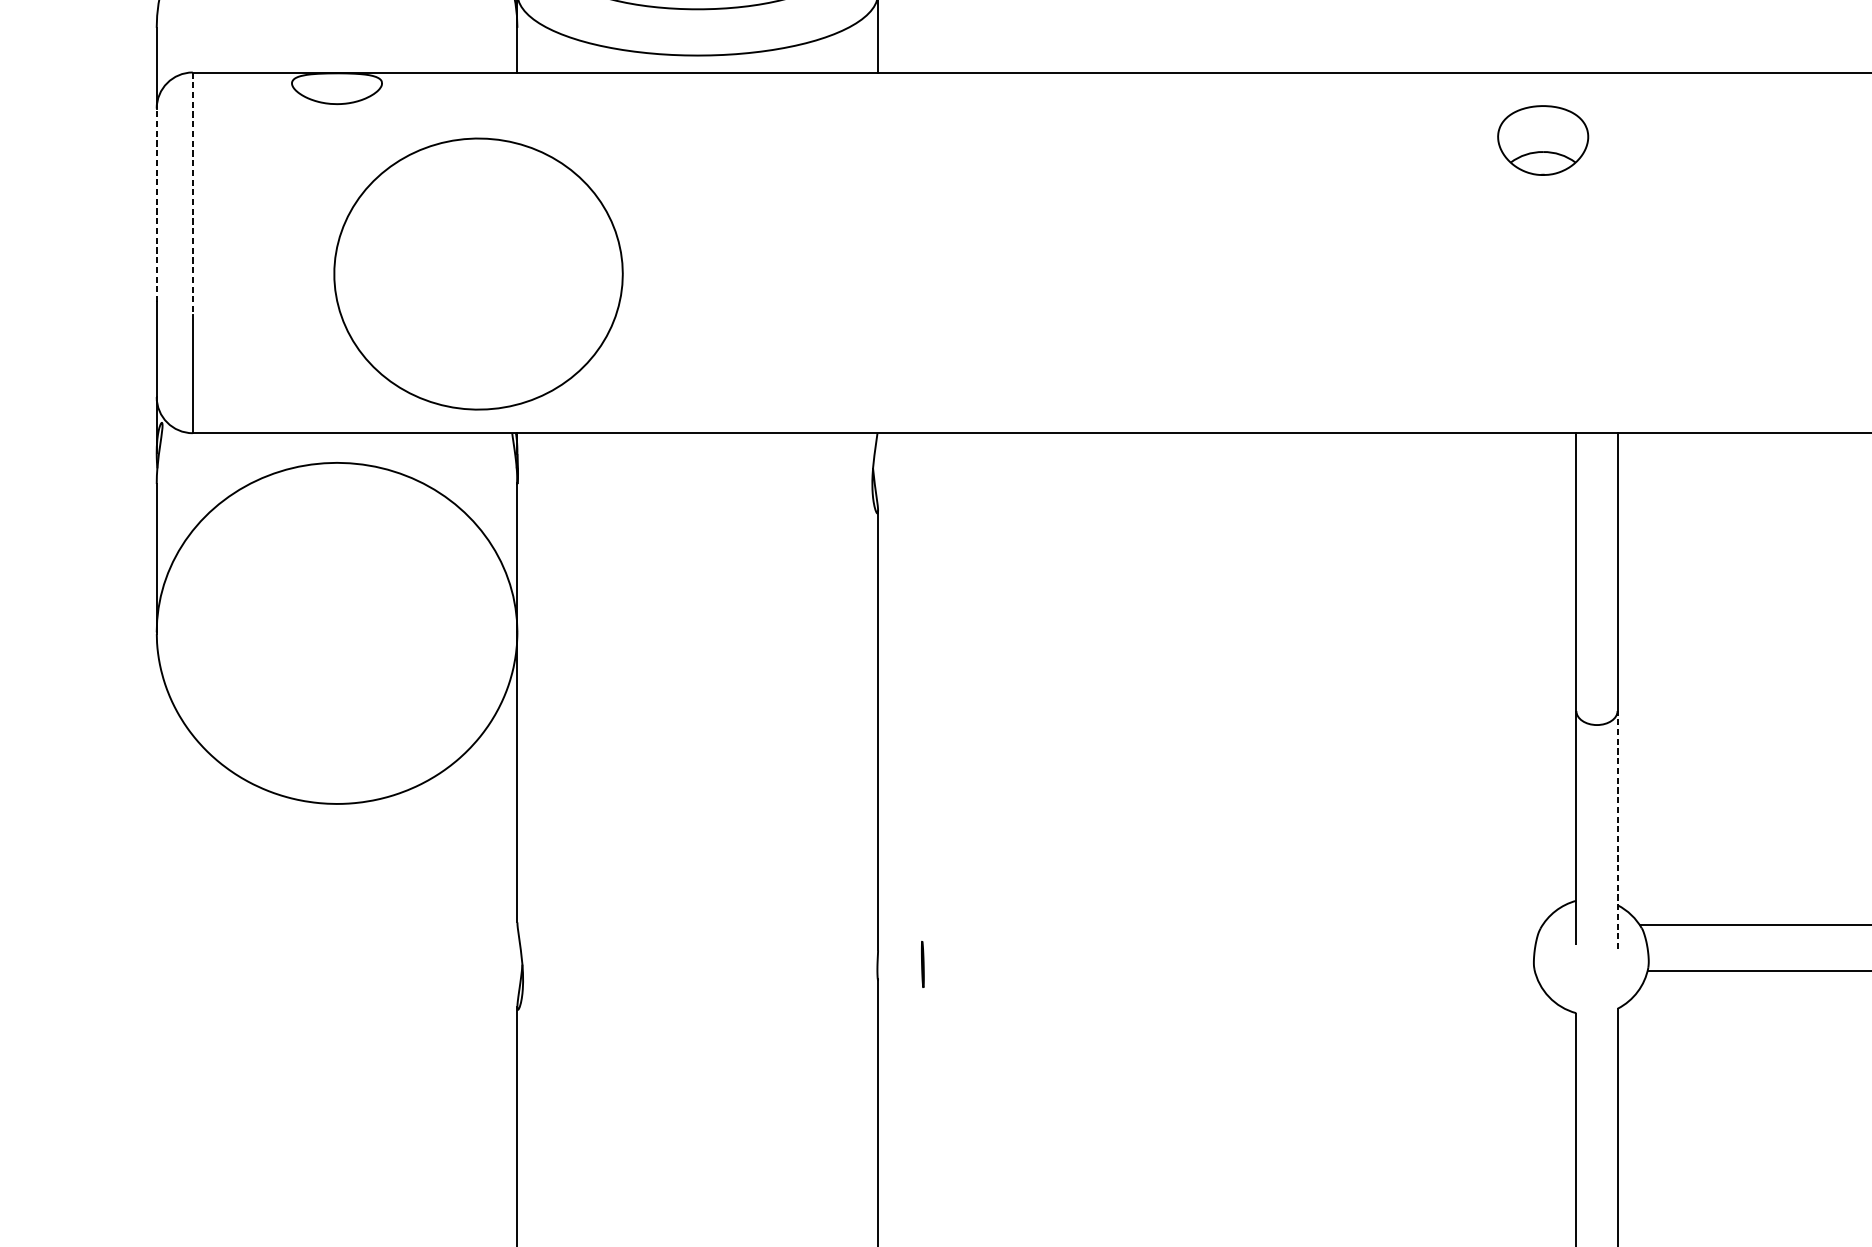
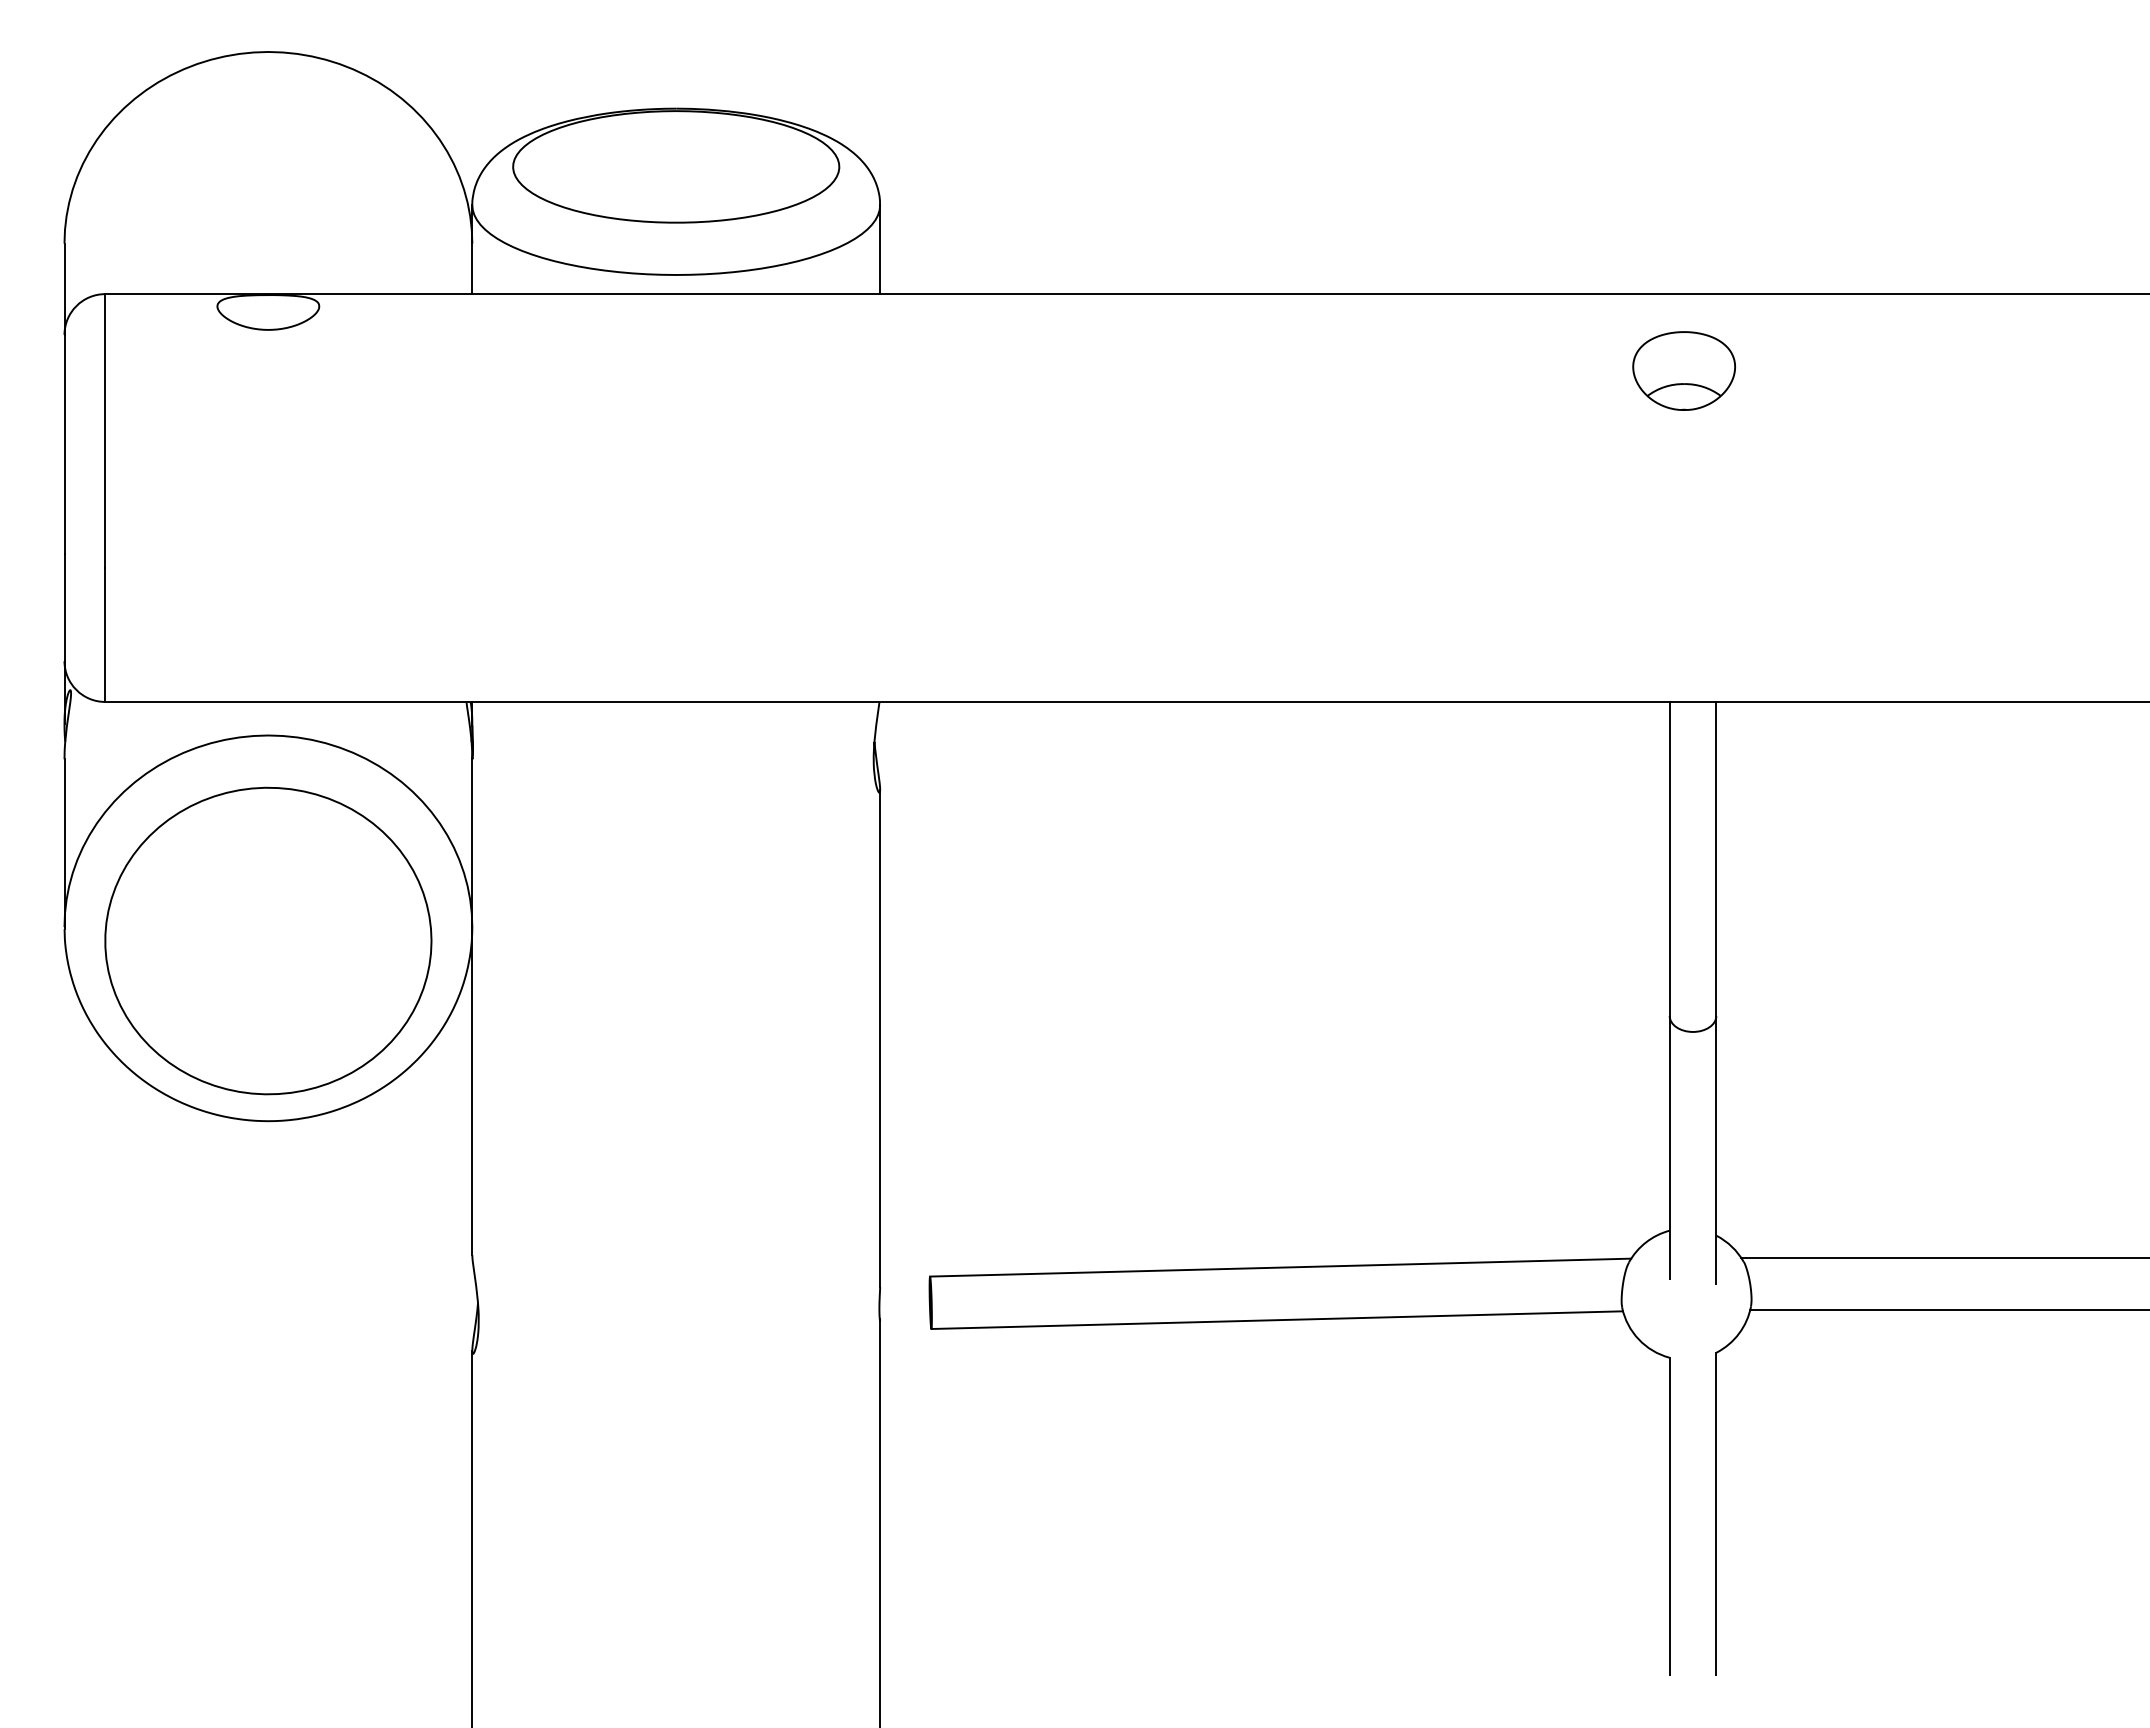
part: (1542, 140) -> (1683, 370), moved
line: (192, 193) -> (105, 430), dashed -> solid
line: (156, 204) -> (64, 443), dashed -> solid
part: (478, 273) -> (268, 940), moved
line: (1617, 829) -> (1716, 1150), dashed -> solid
line: (1232, 933) -> (1280, 1267), added
line: (1229, 980) -> (1277, 1320), added

